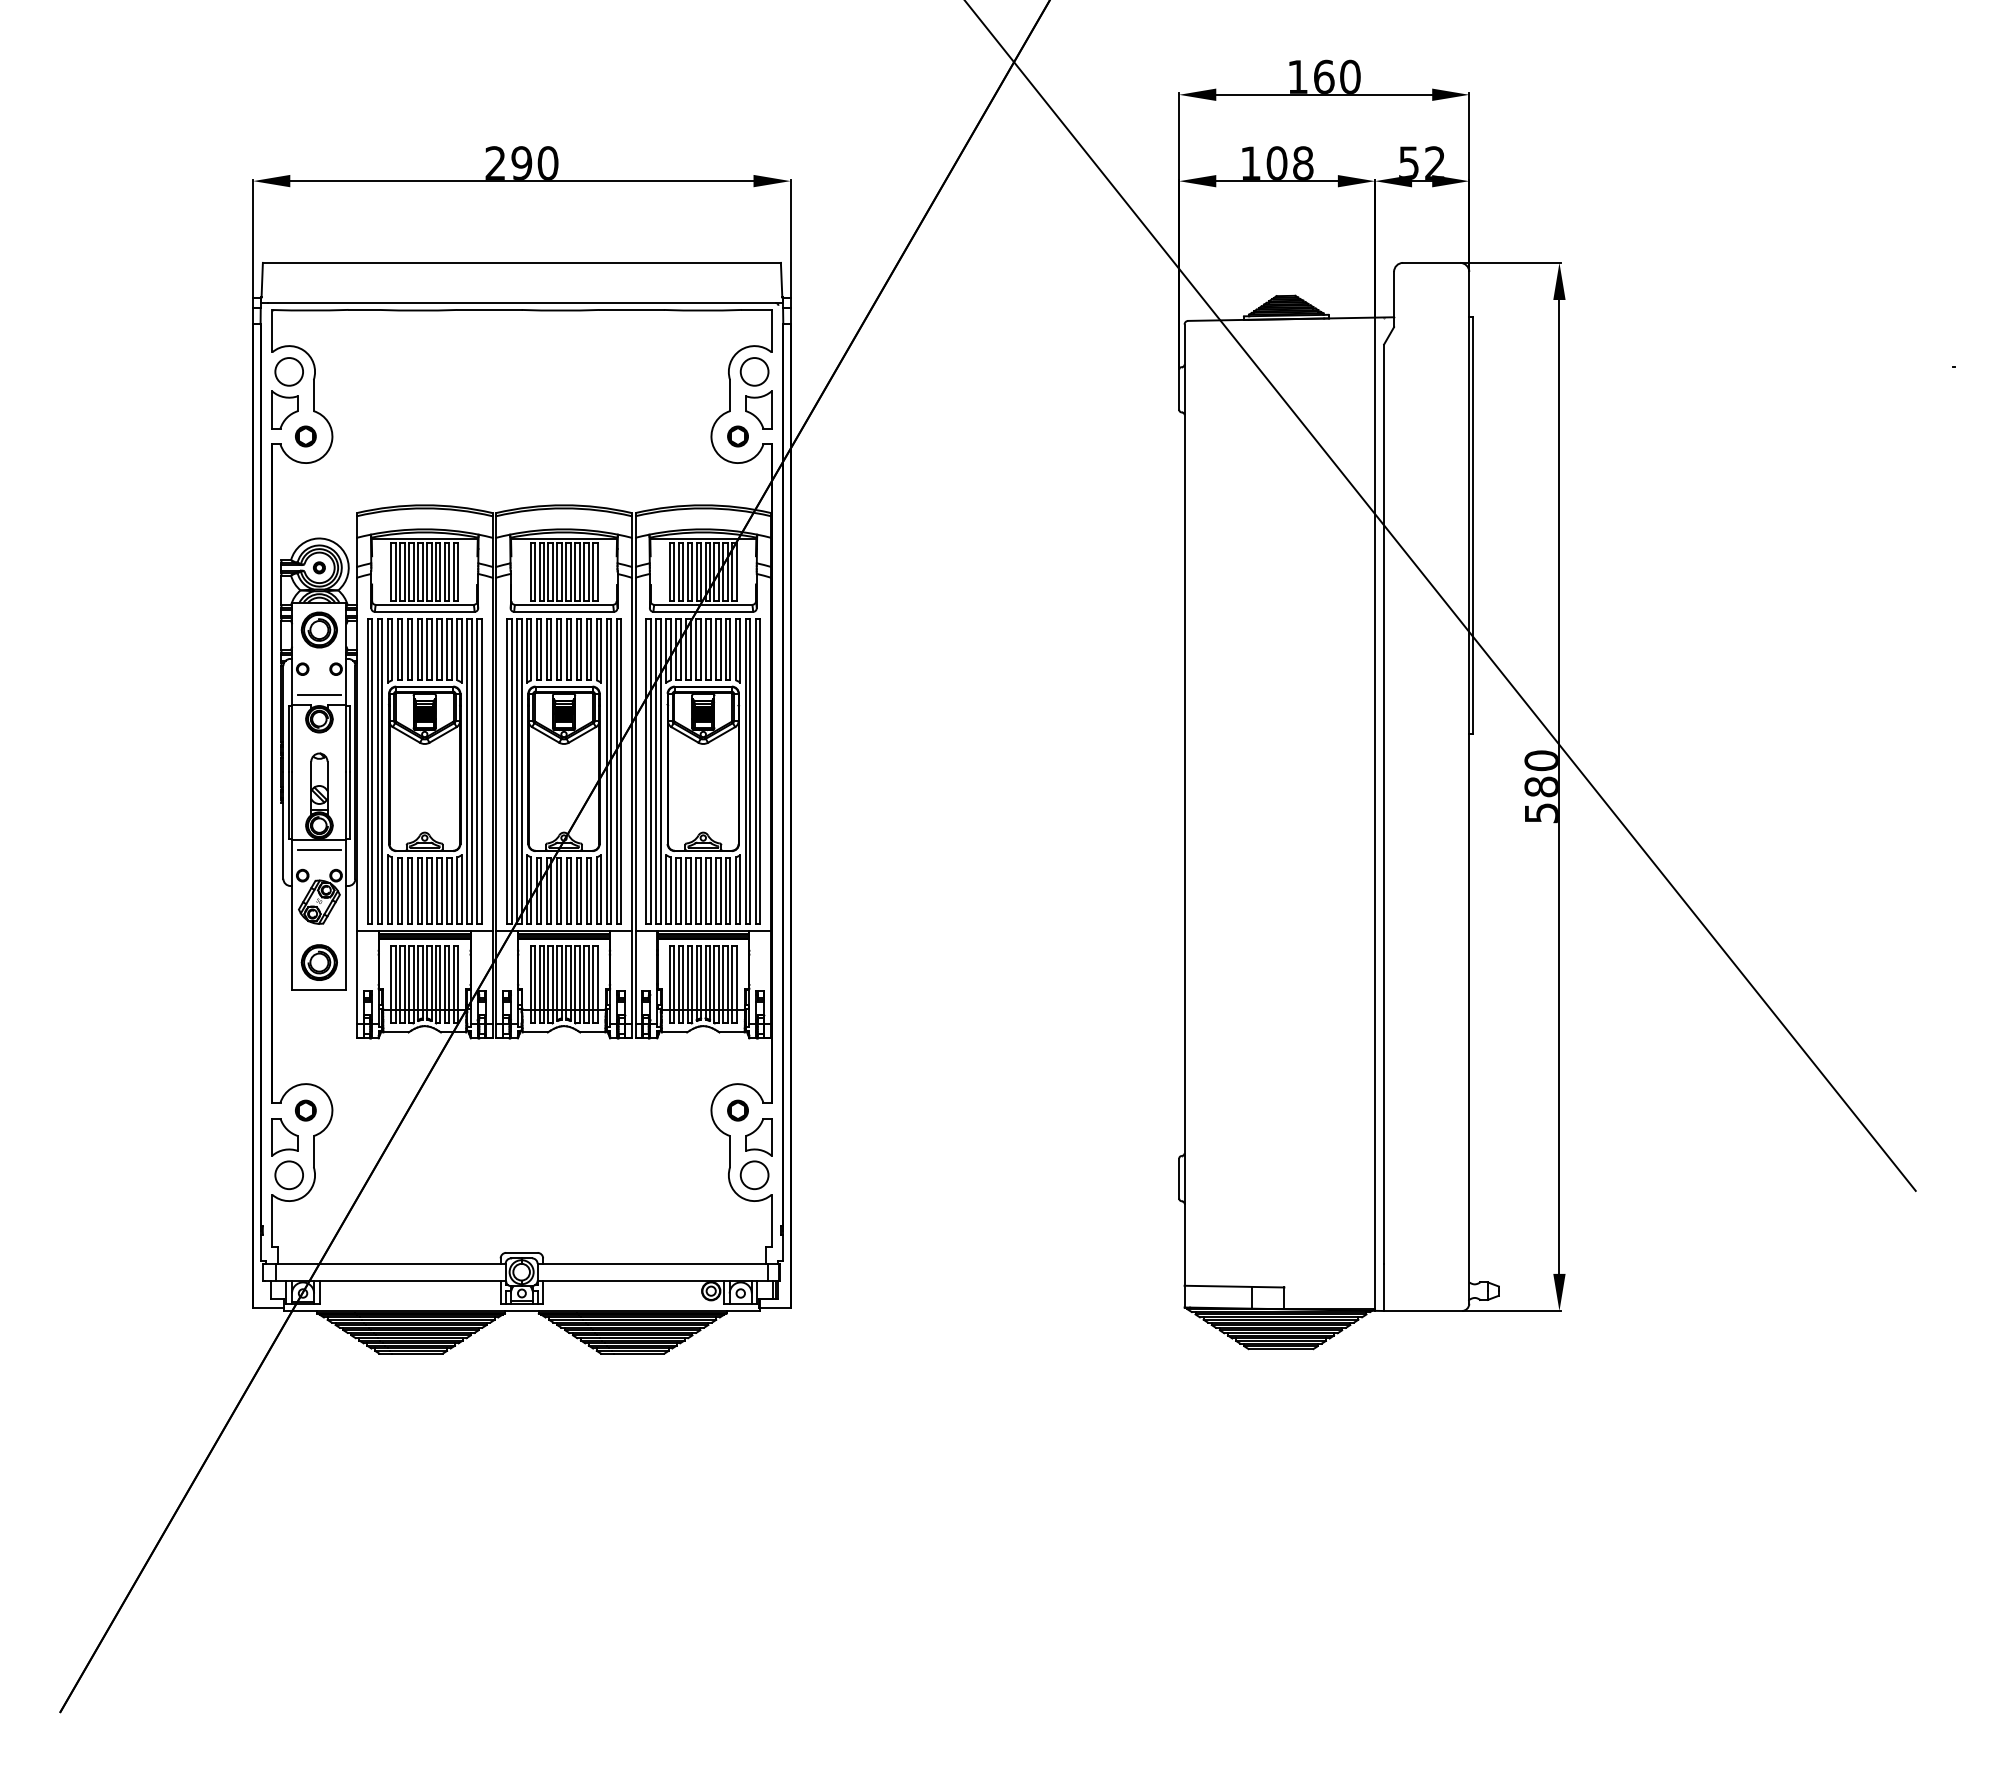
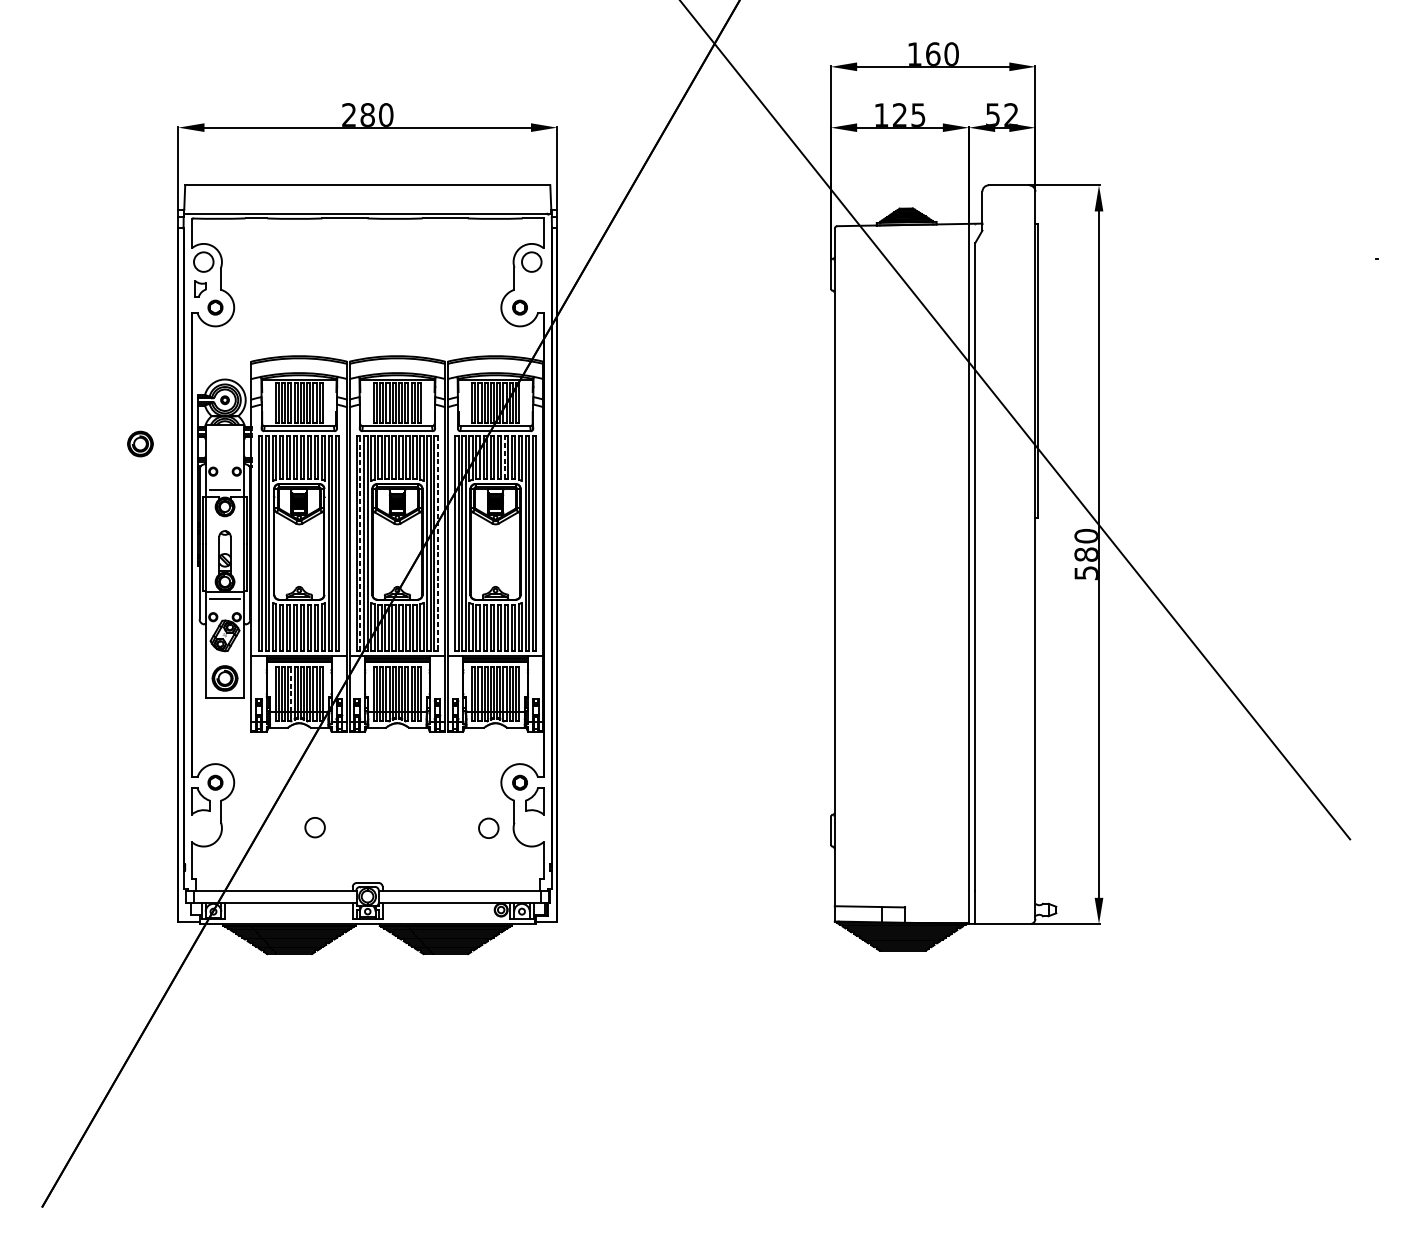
text: (521, 162) -> (367, 114), 290 -> 280
text: (1289, 162) -> (908, 114), 108 -> 125
part: (284, 409) -> (200, 288), size x0.6
part: (758, 409) -> (534, 288), removed
part: (318, 629) -> (139, 443), moved
line: (715, 649) -> (504, 457), solid -> dashed
line: (511, 771) -> (360, 543), solid -> dashed
line: (621, 771) -> (437, 543), solid -> dashed
line: (413, 977) -> (291, 688), solid -> dashed
circle: (288, 1175) -> (314, 827), moved
circle: (754, 1175) -> (488, 828), moved

